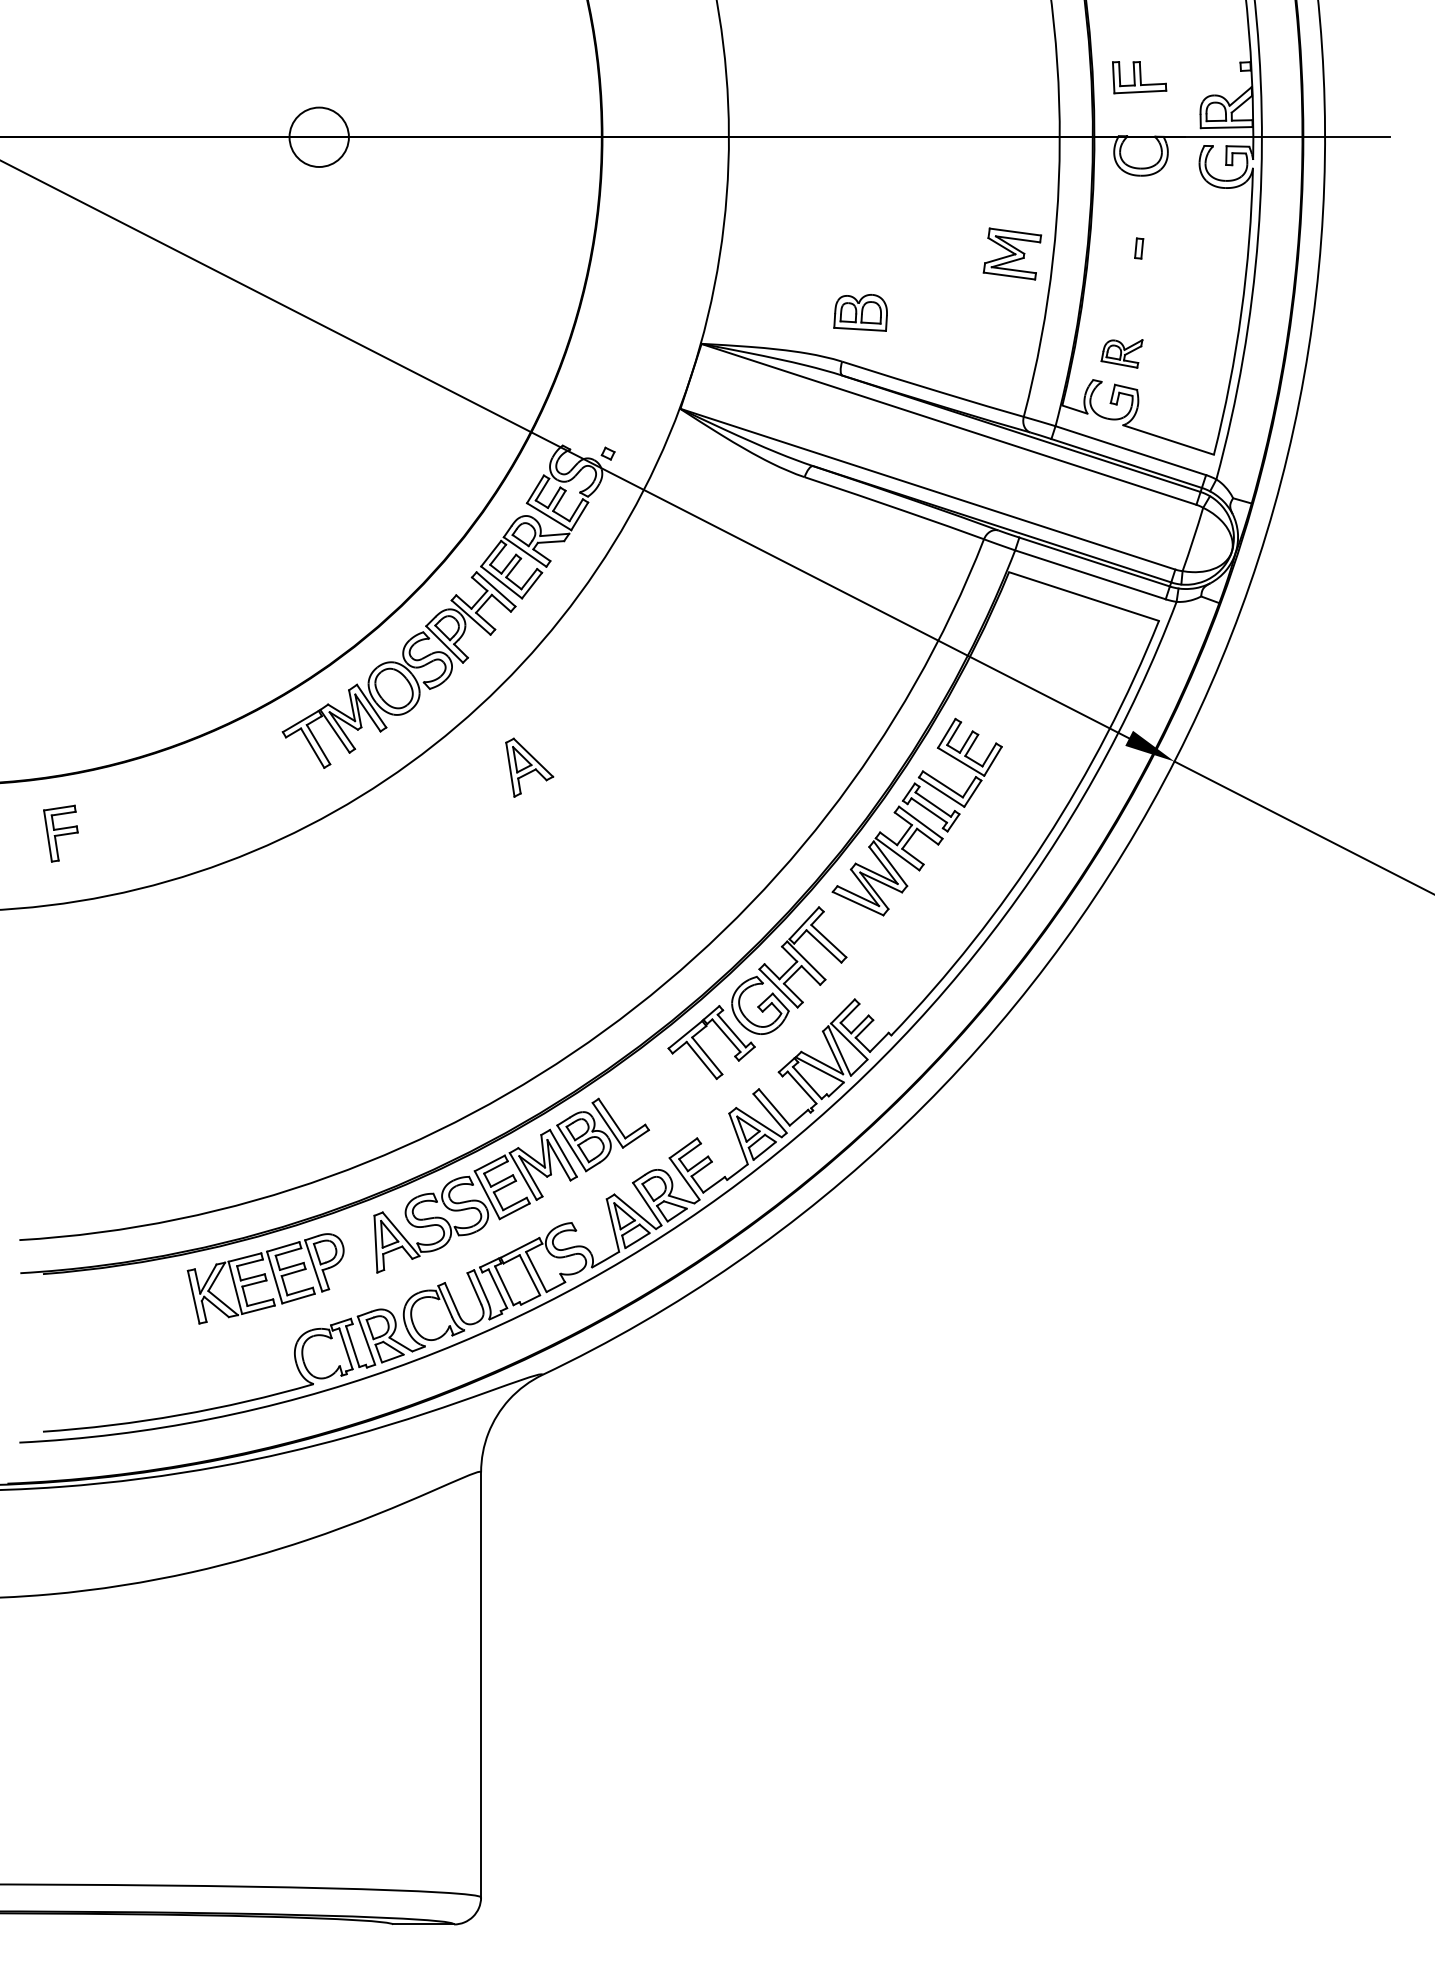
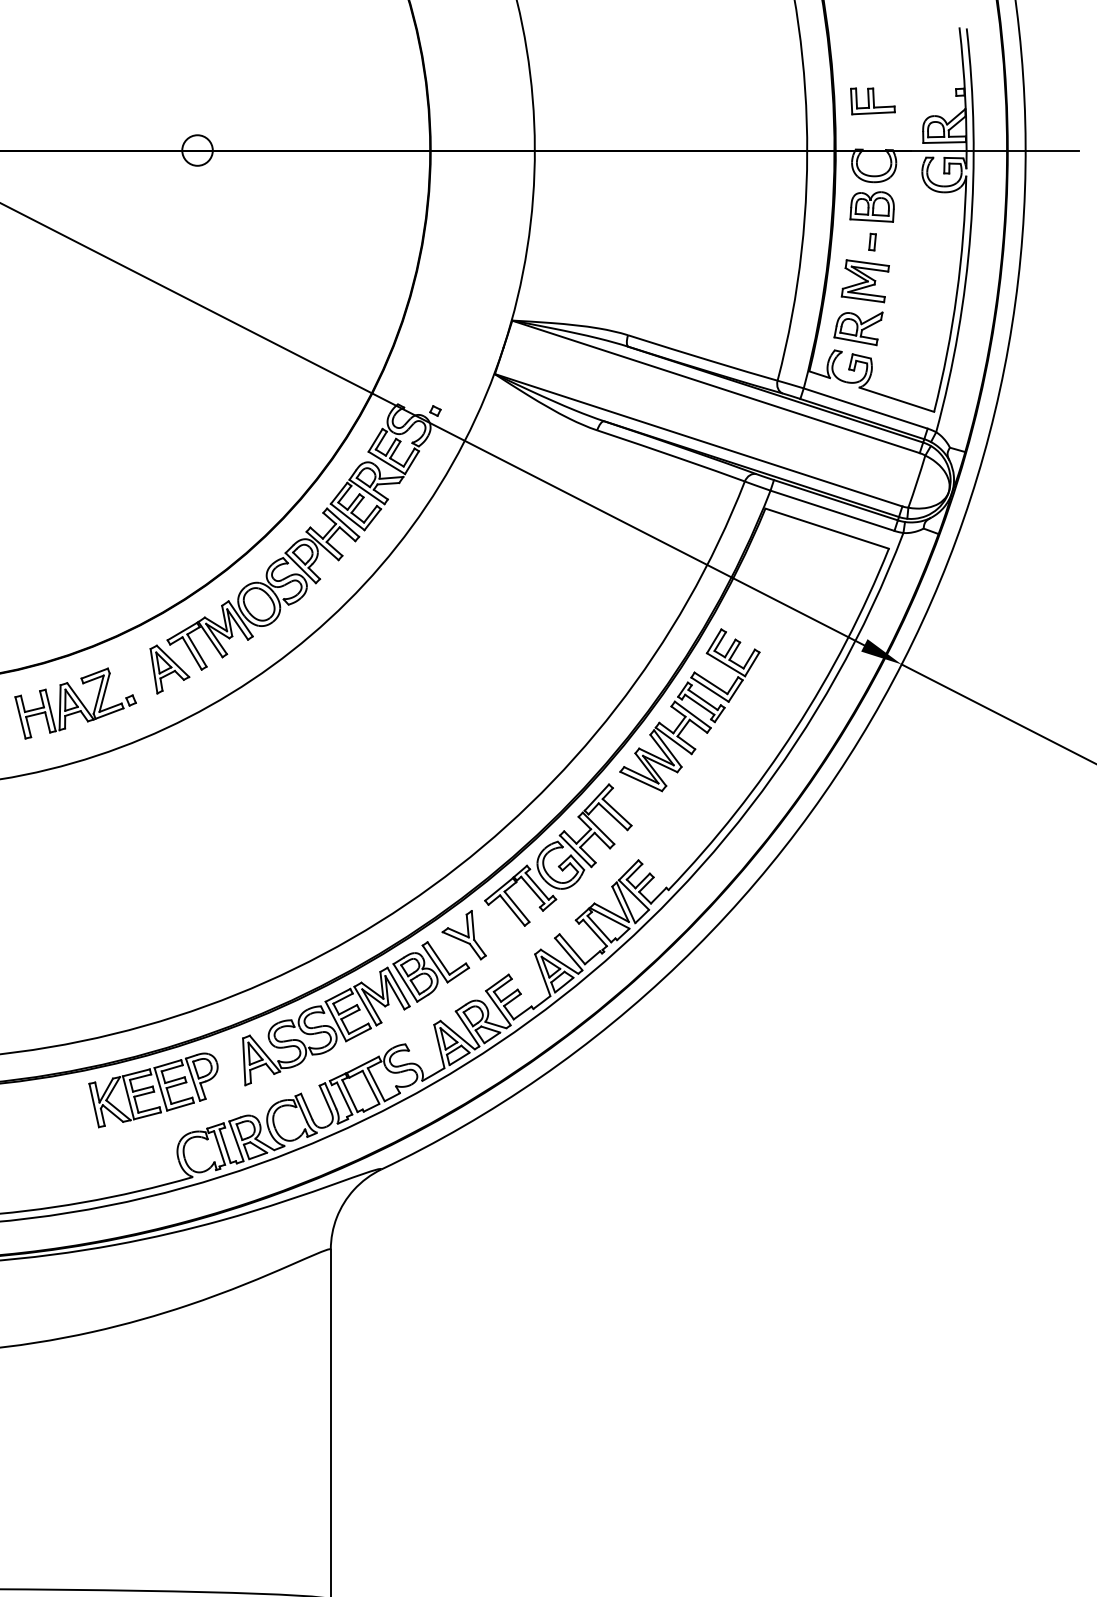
circle: (318, 136) -> (196, 149), size x0.62
part: (1012, 253) -> (865, 280), moved
part: (860, 312) -> (872, 206), moved
part: (1121, 353) -> (858, 328), size x1.43
part: (529, 767) -> (169, 669), moved
part: (171, 808) -> (75, 703), added
part: (642, 1090) -> (463, 935), added

